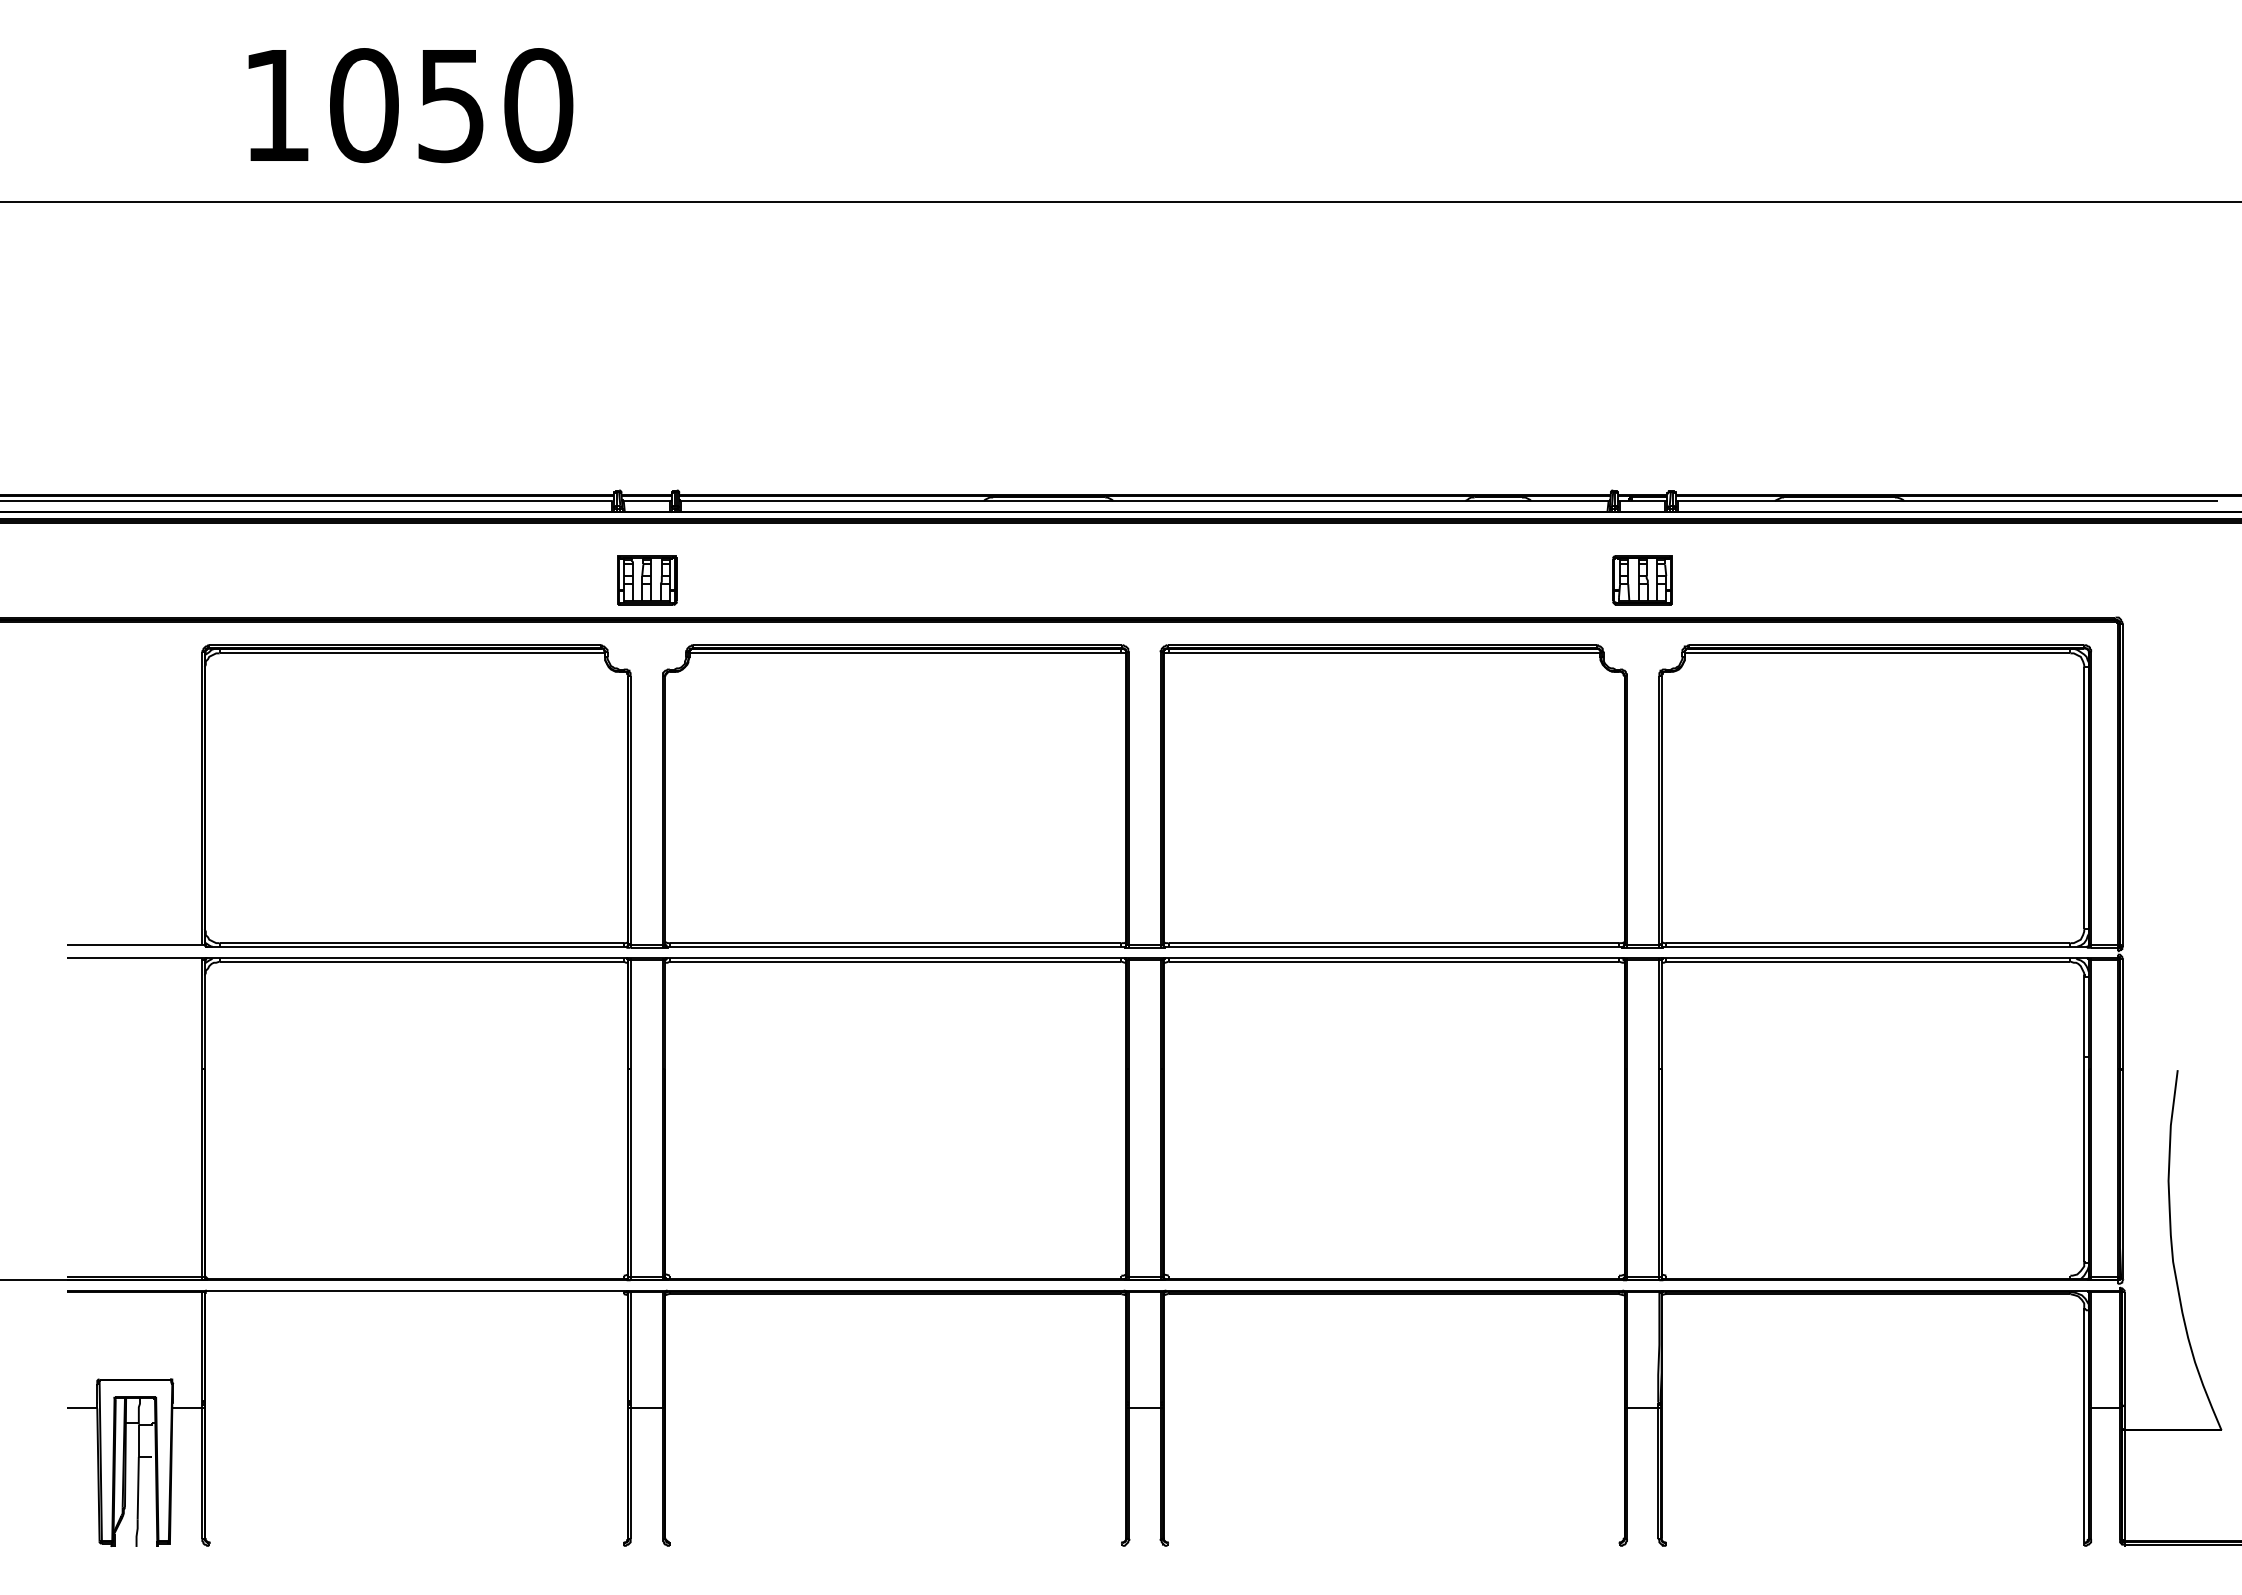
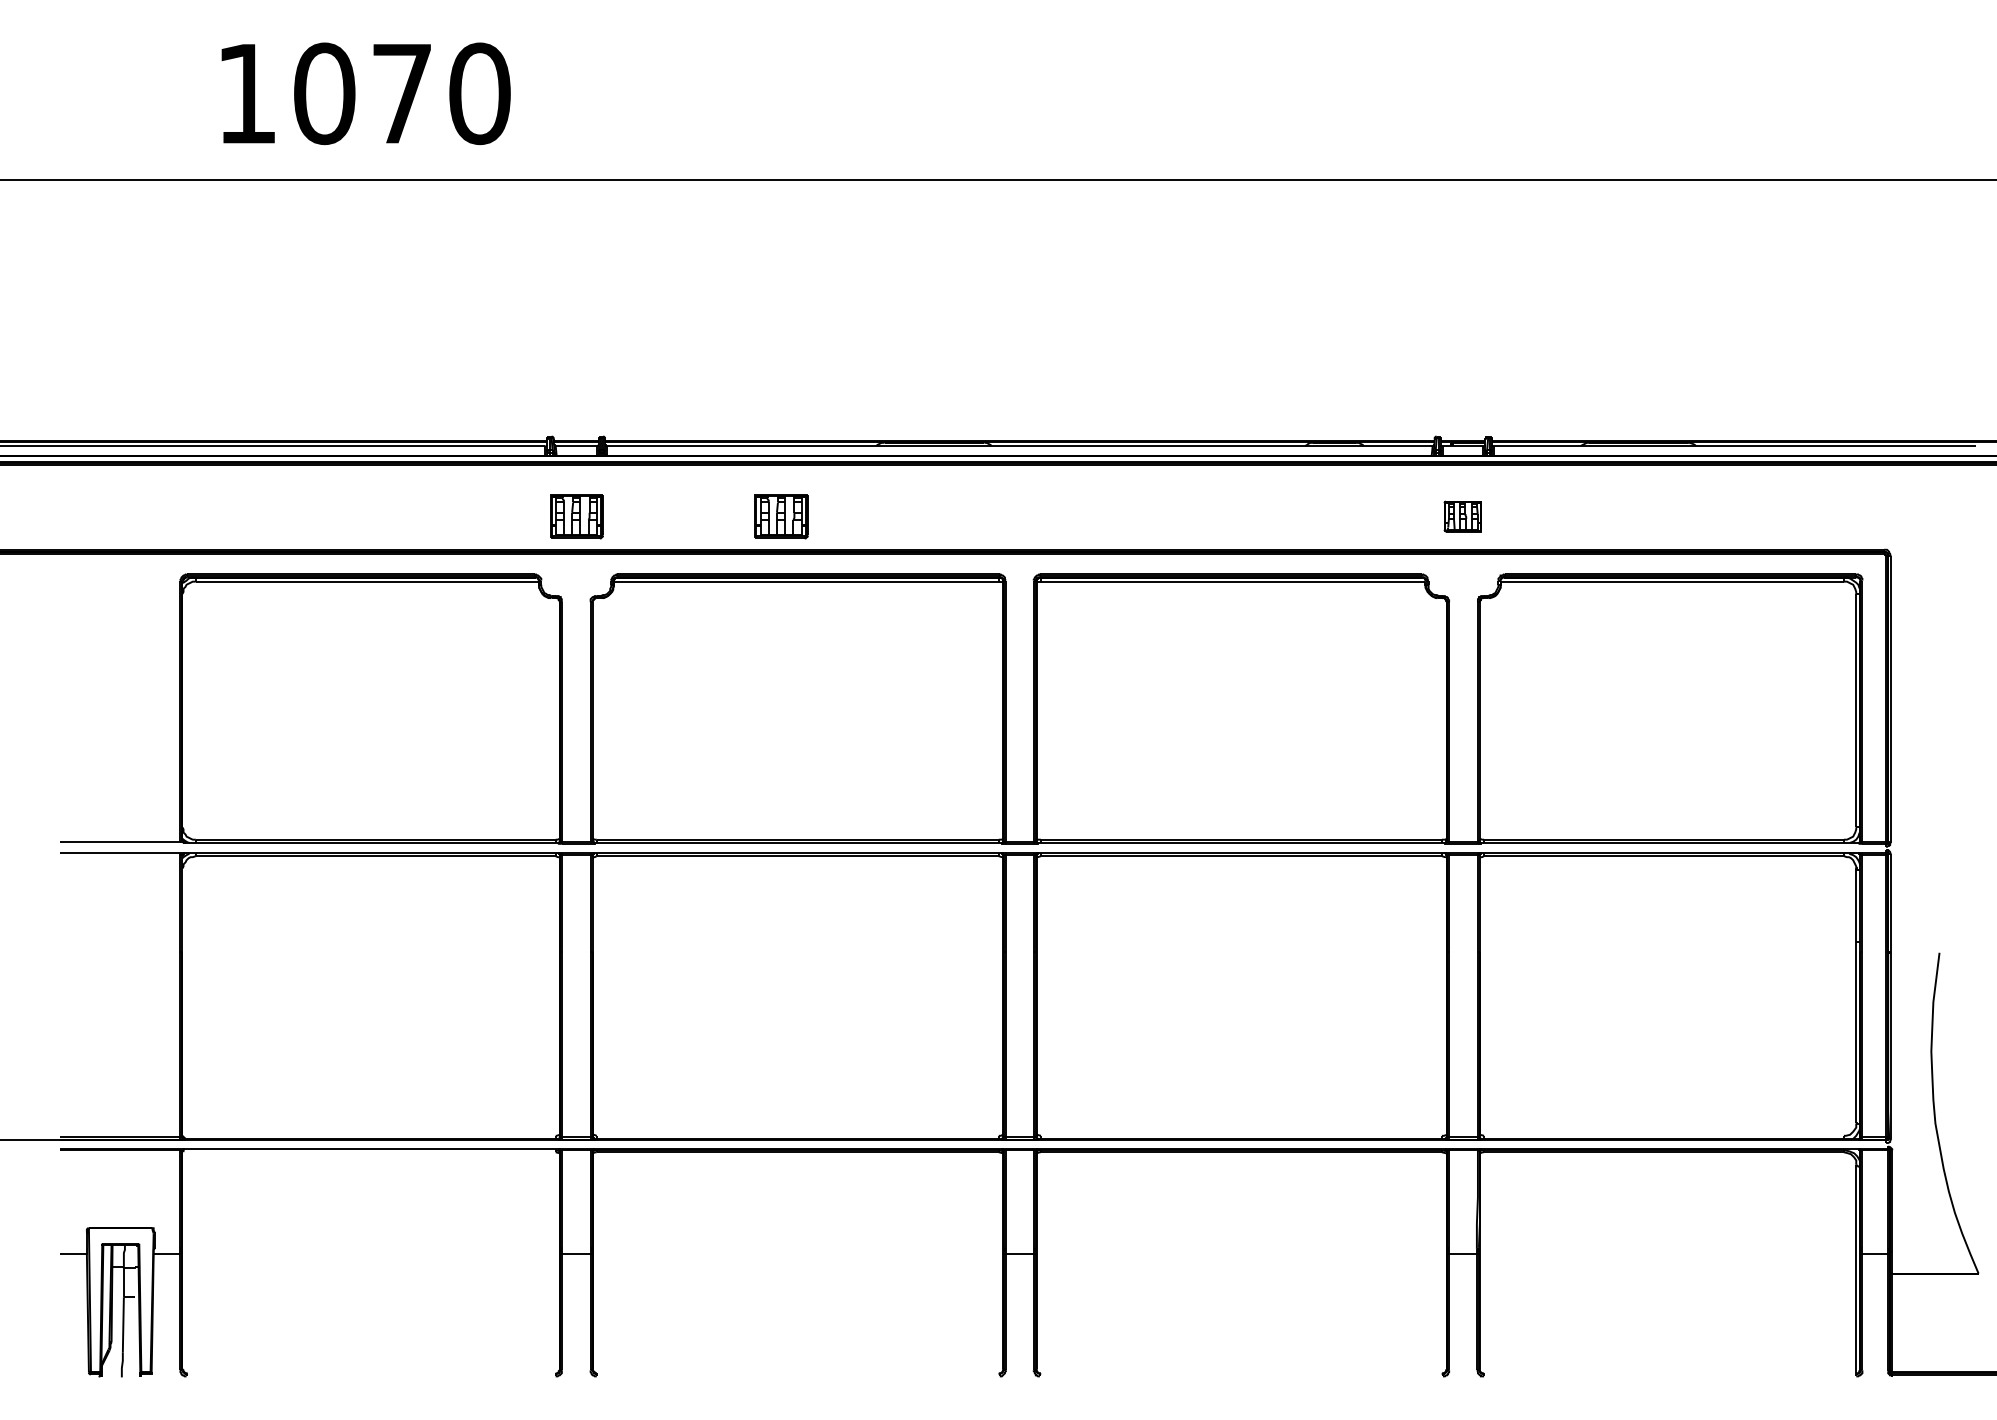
text: (450, 106) -> (401, 94), 1050 -> 1070
part: (877, 580) -> (781, 516), added
part: (1642, 580) -> (1462, 516), size x0.7

